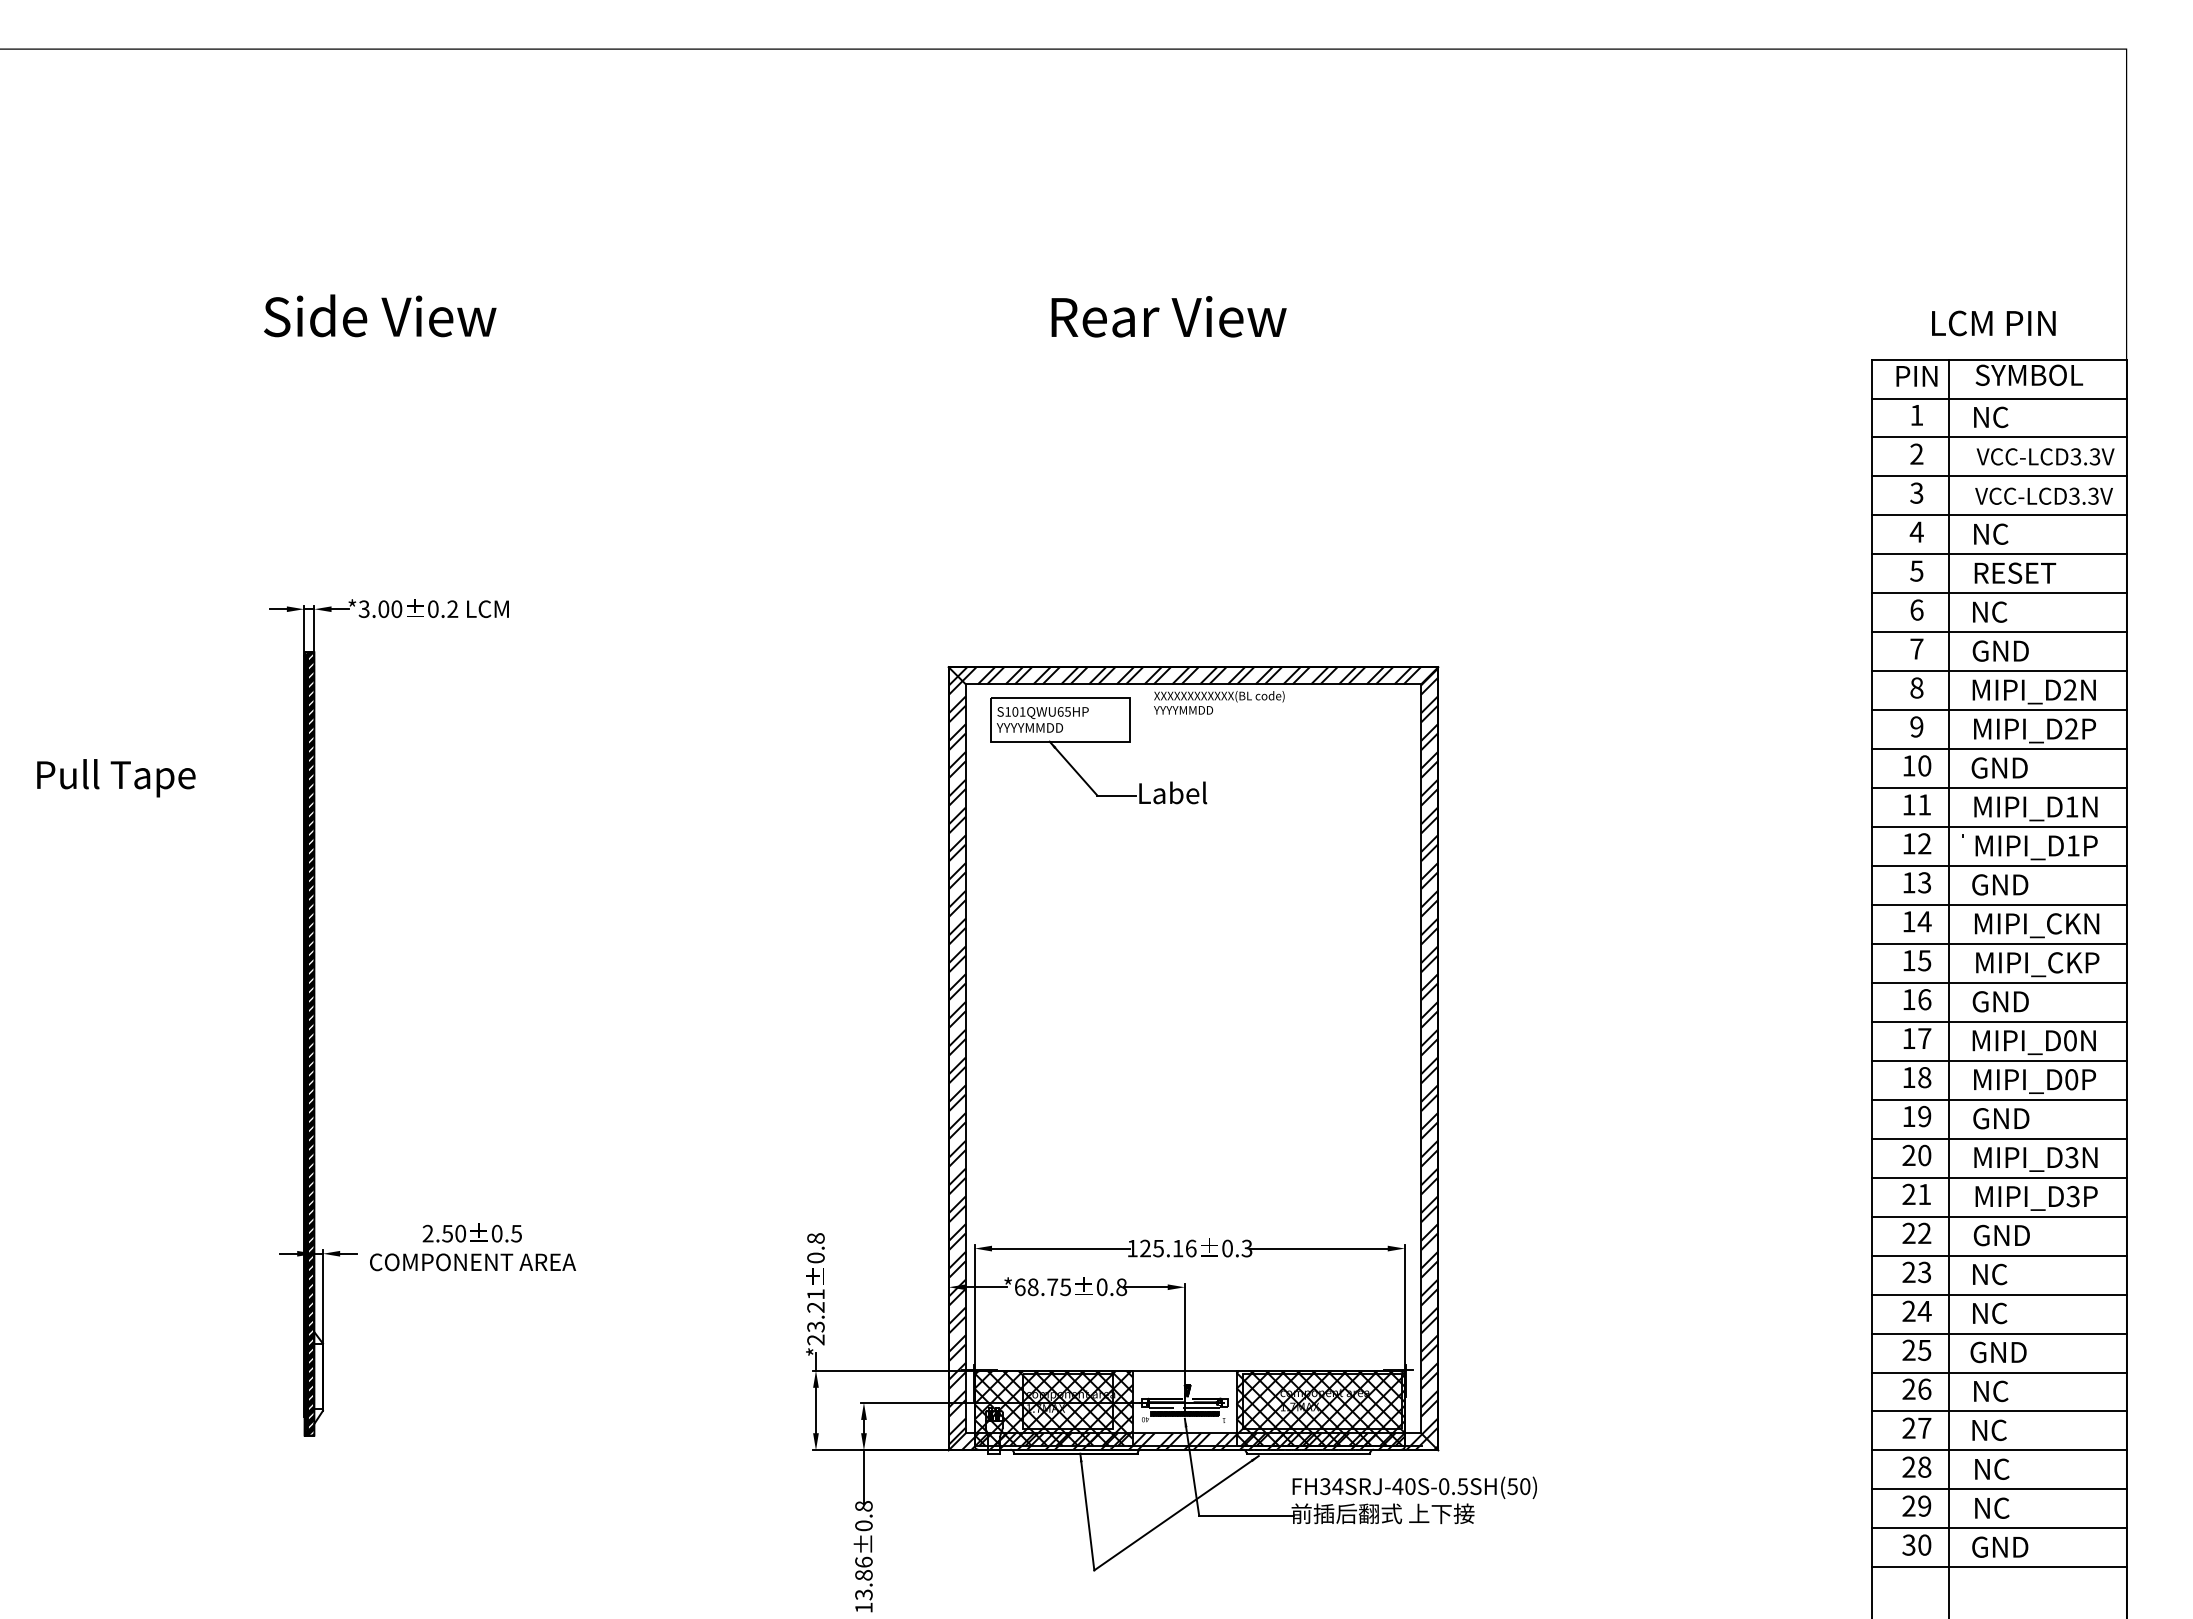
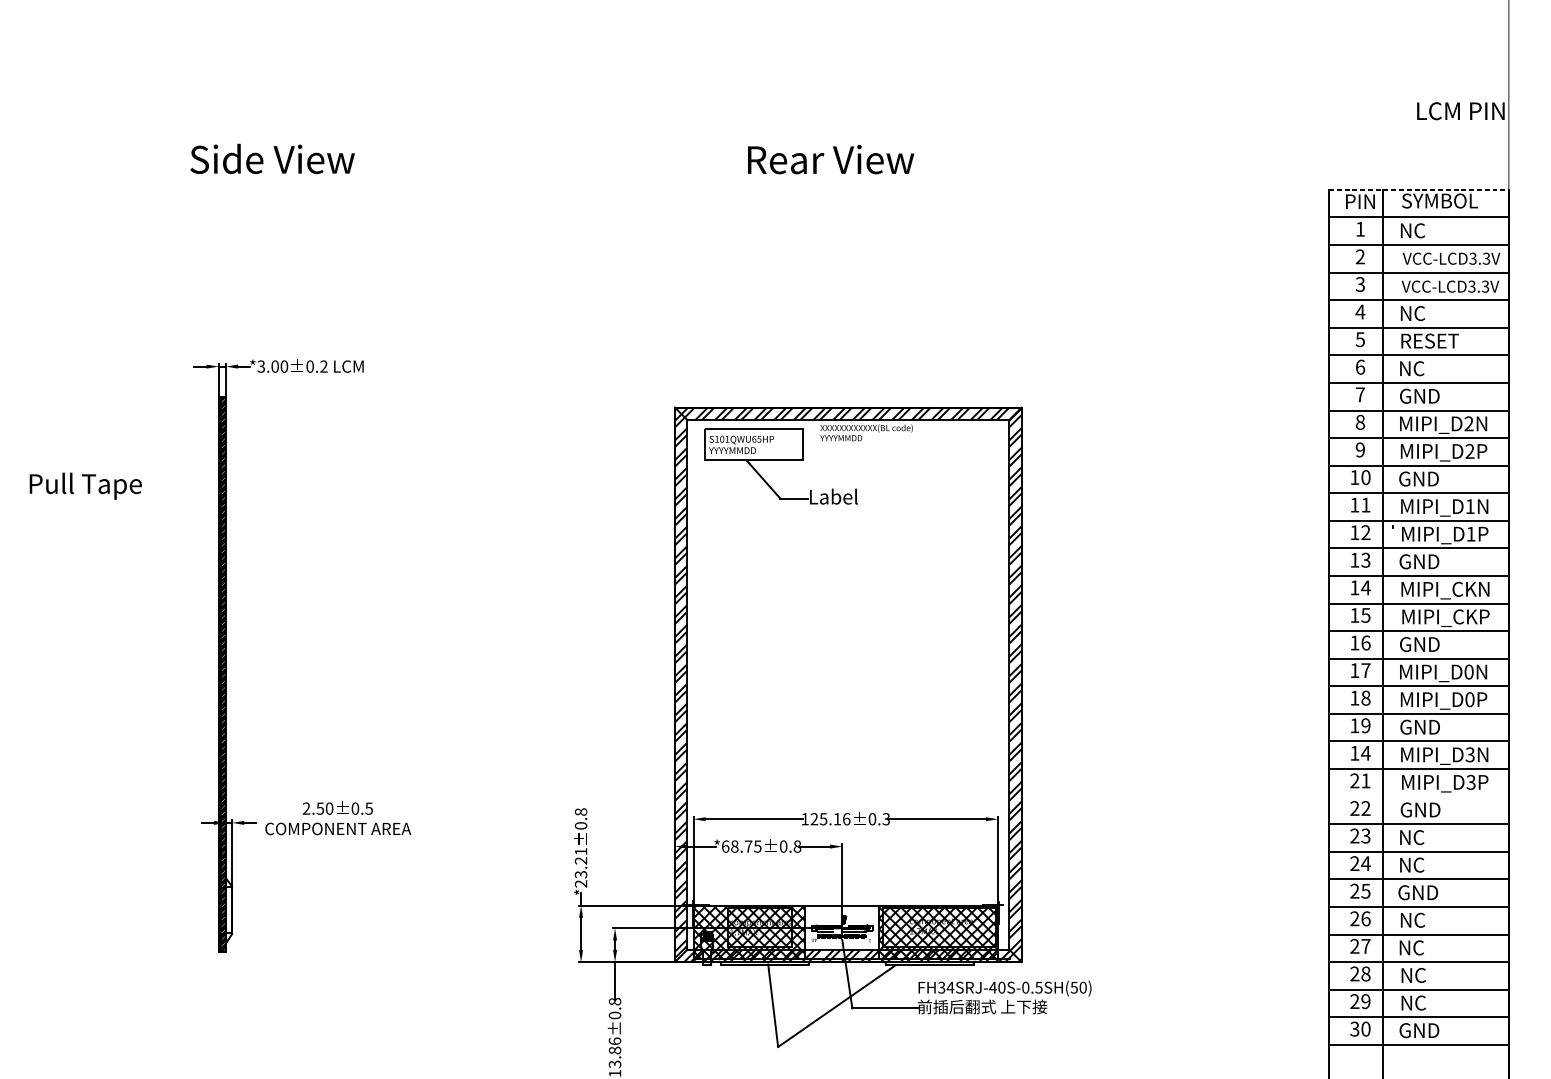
text: (1993, 323) -> (1460, 111), moved
line: (2000, 359) -> (1419, 189), solid -> dashed
text: (1916, 1155) -> (1360, 753), 20 -> 14
line: (1999, 1216) -> (1418, 796), removed

